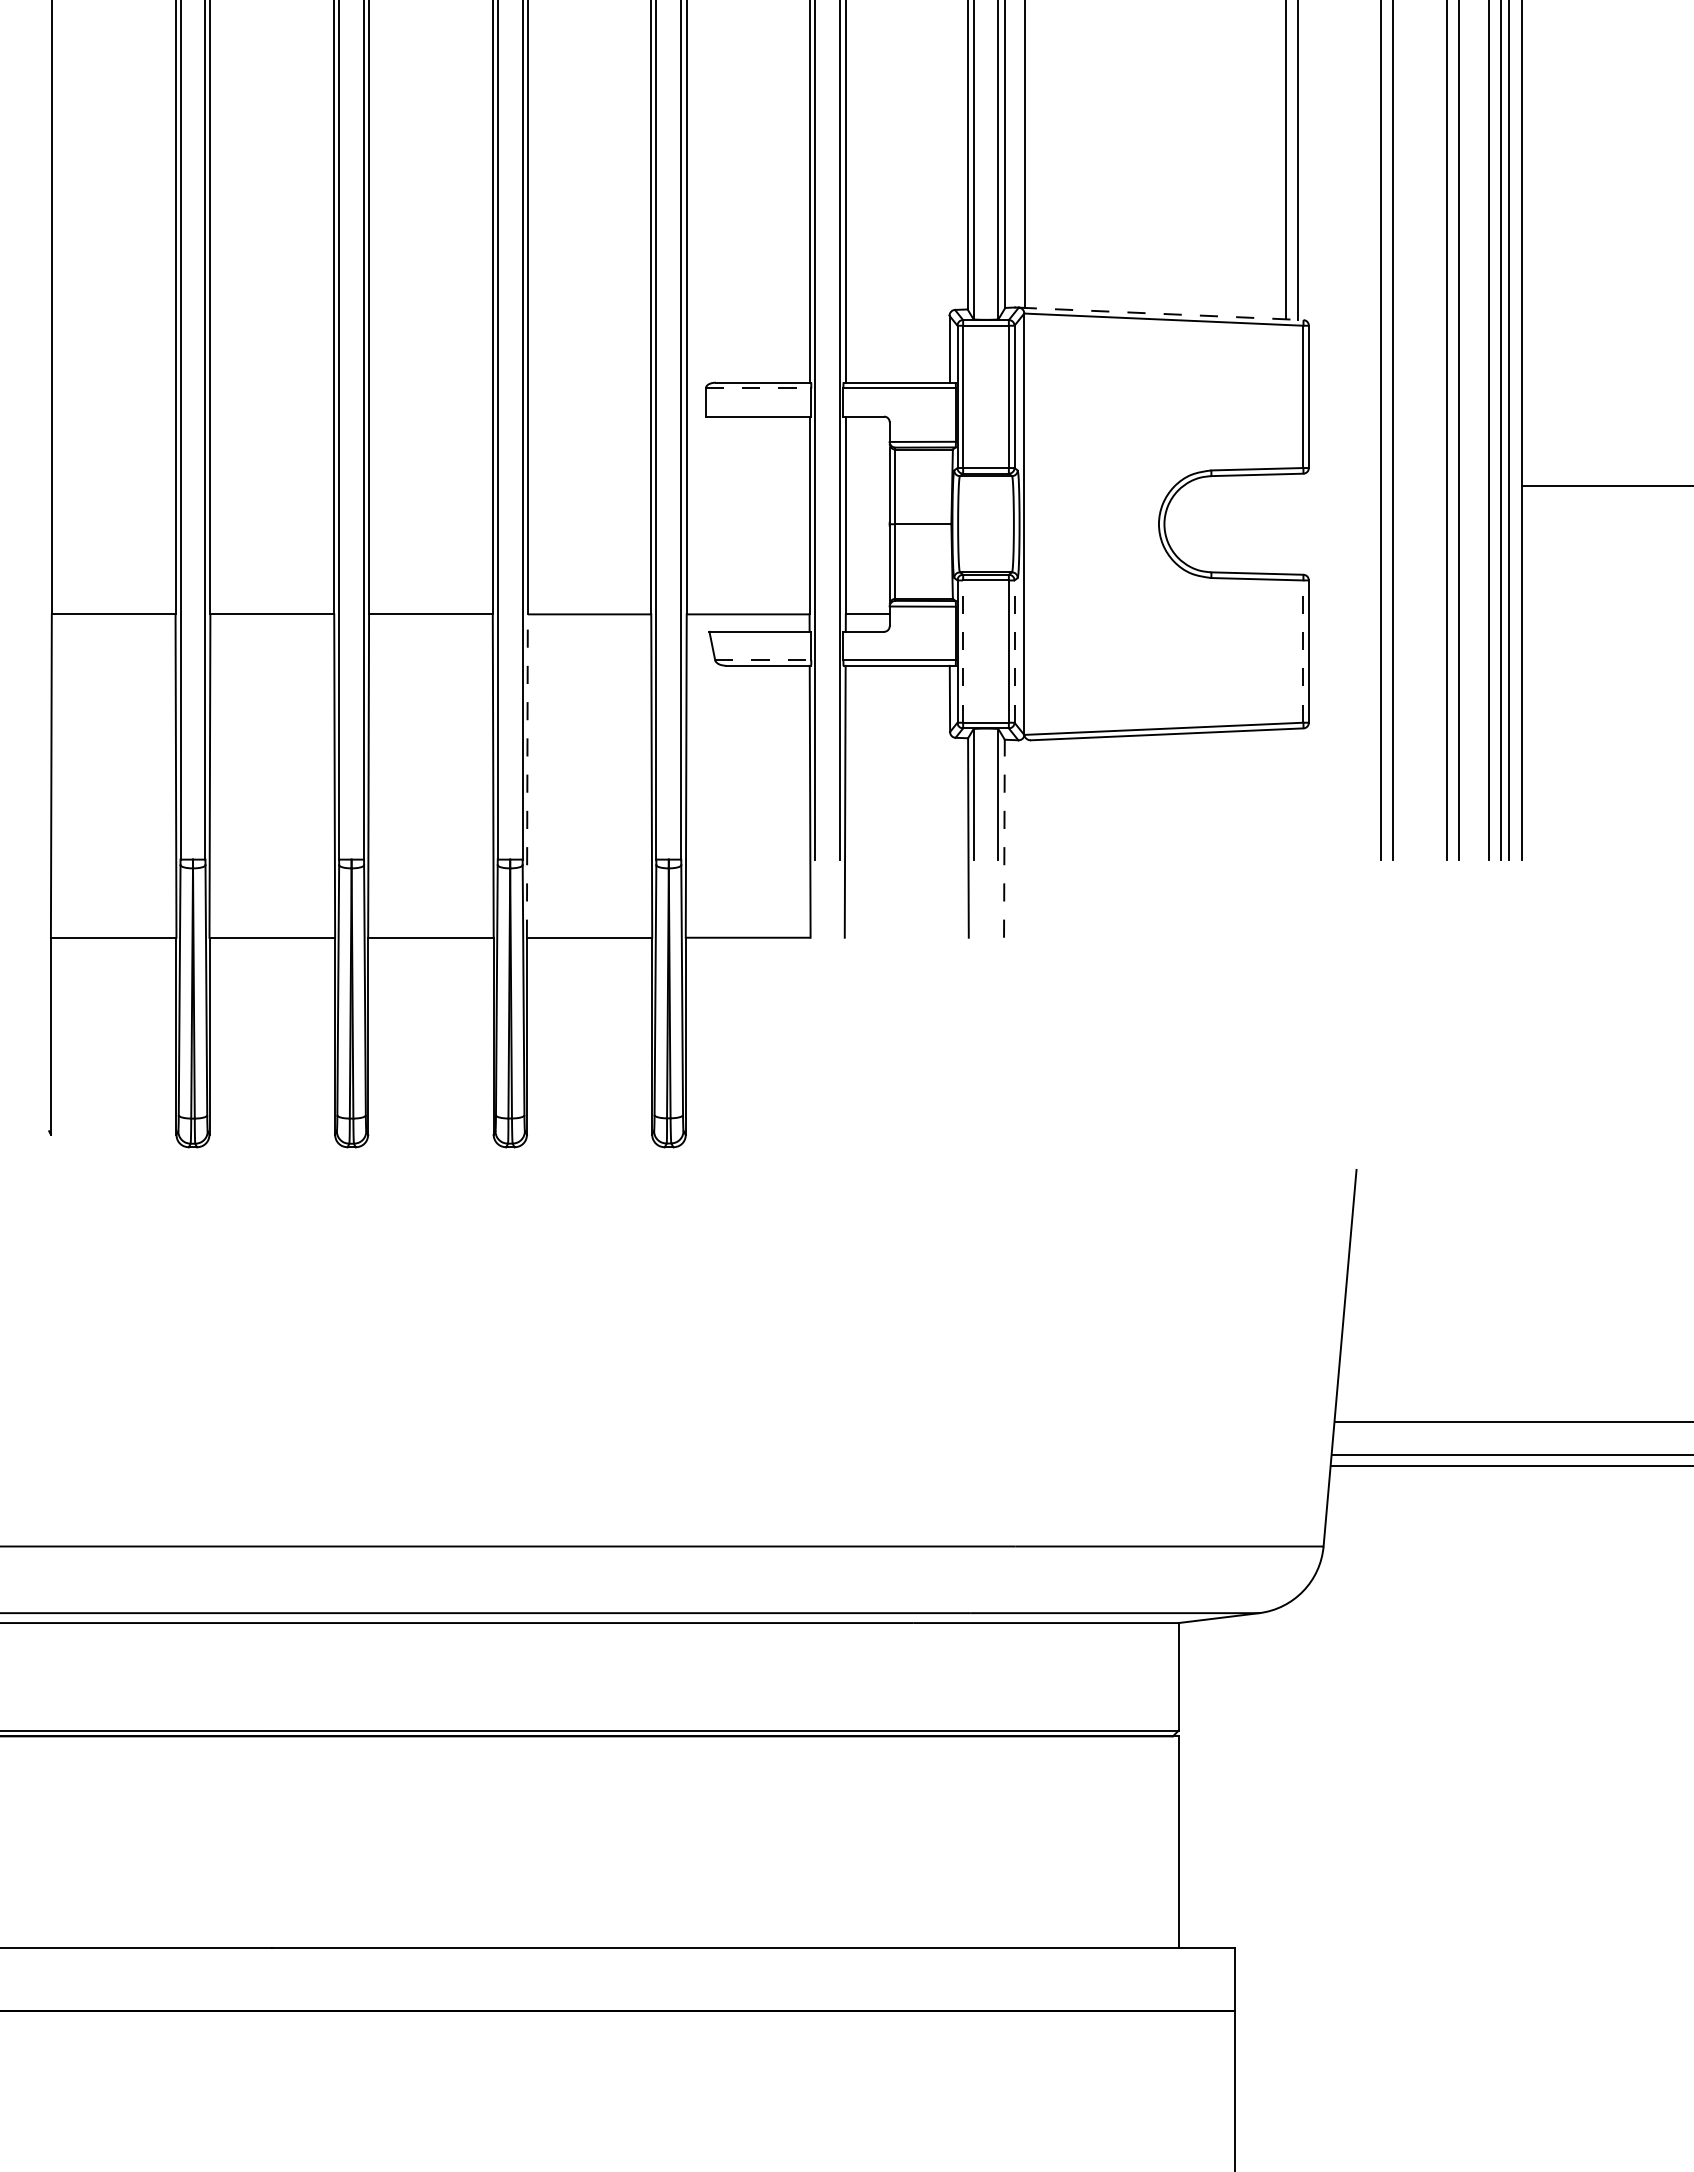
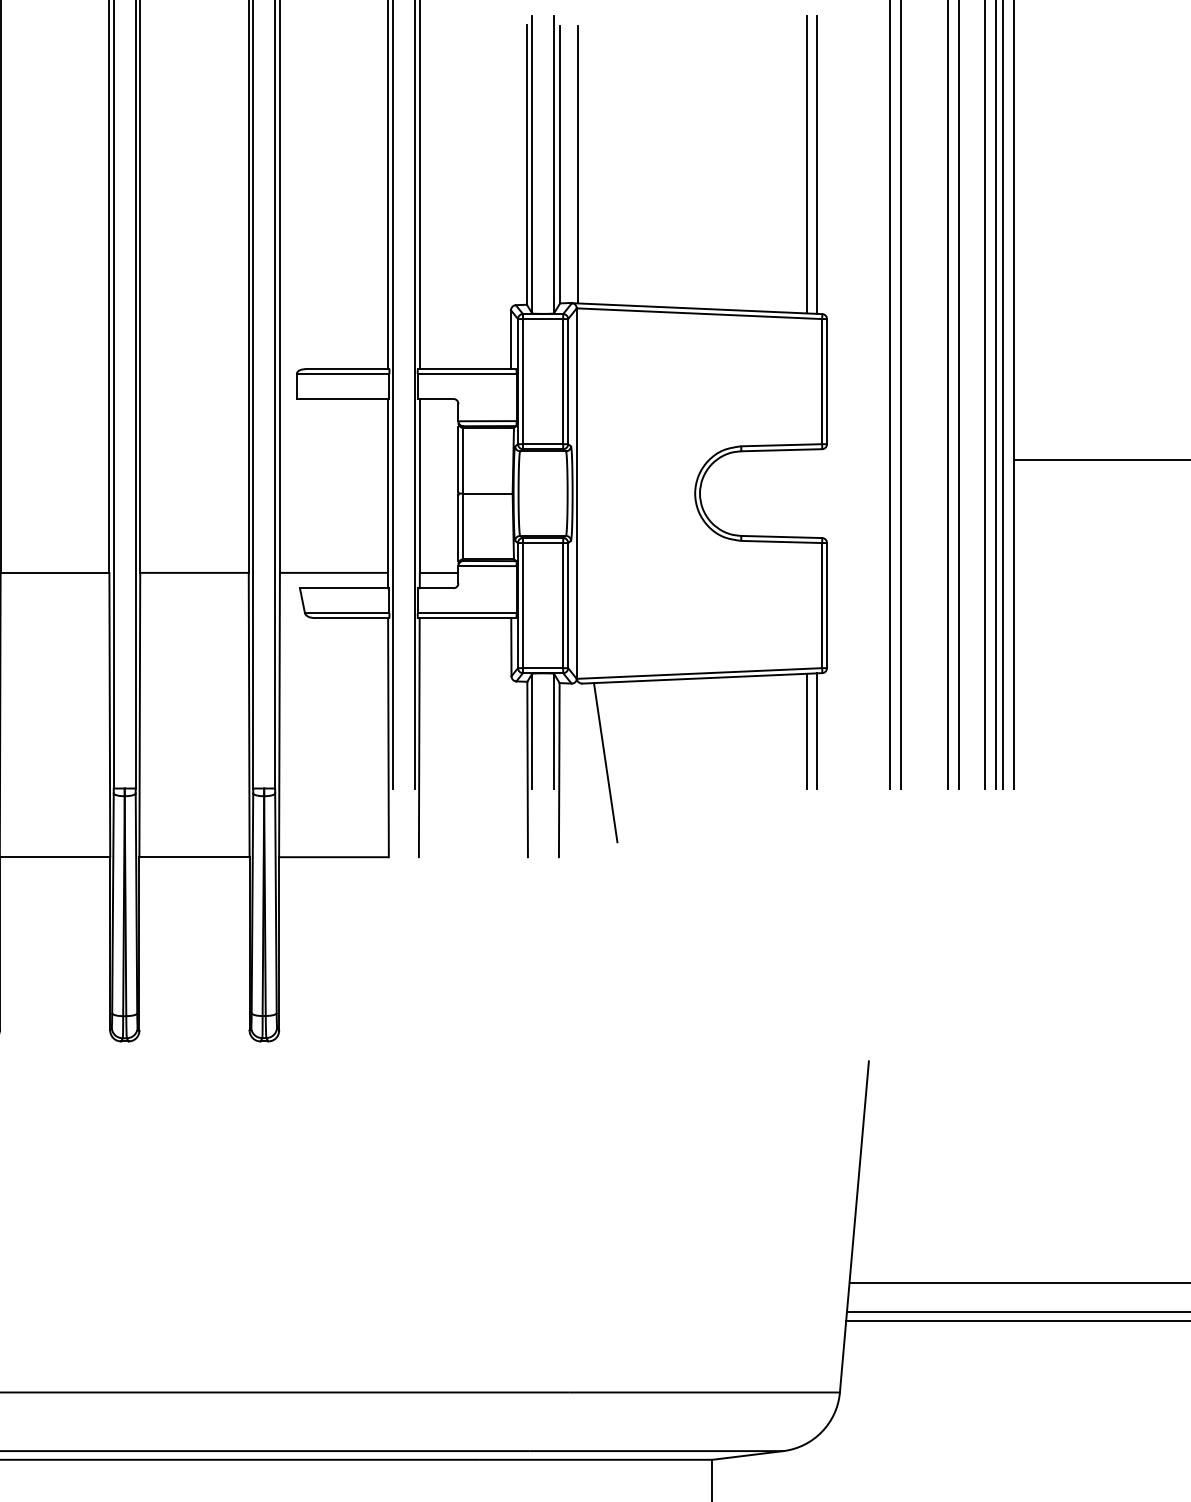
line: (1161, 313) -> (697, 308), dashed -> solid
line: (758, 388) -> (343, 374), dashed -> solid
line: (963, 651) -> (523, 605), dashed -> solid
line: (1014, 651) -> (568, 605), dashed -> solid
line: (1303, 651) -> (822, 605), dashed -> solid
line: (763, 660) -> (347, 613), dashed -> solid
line: (527, 776) -> (139, 715), dashed -> solid
line: (1297, 793) -> (816, 730), added
line: (1285, 794) -> (806, 731), added
line: (1056, 829) -> (605, 762), added
line: (1004, 838) -> (559, 769), dashed -> solid

